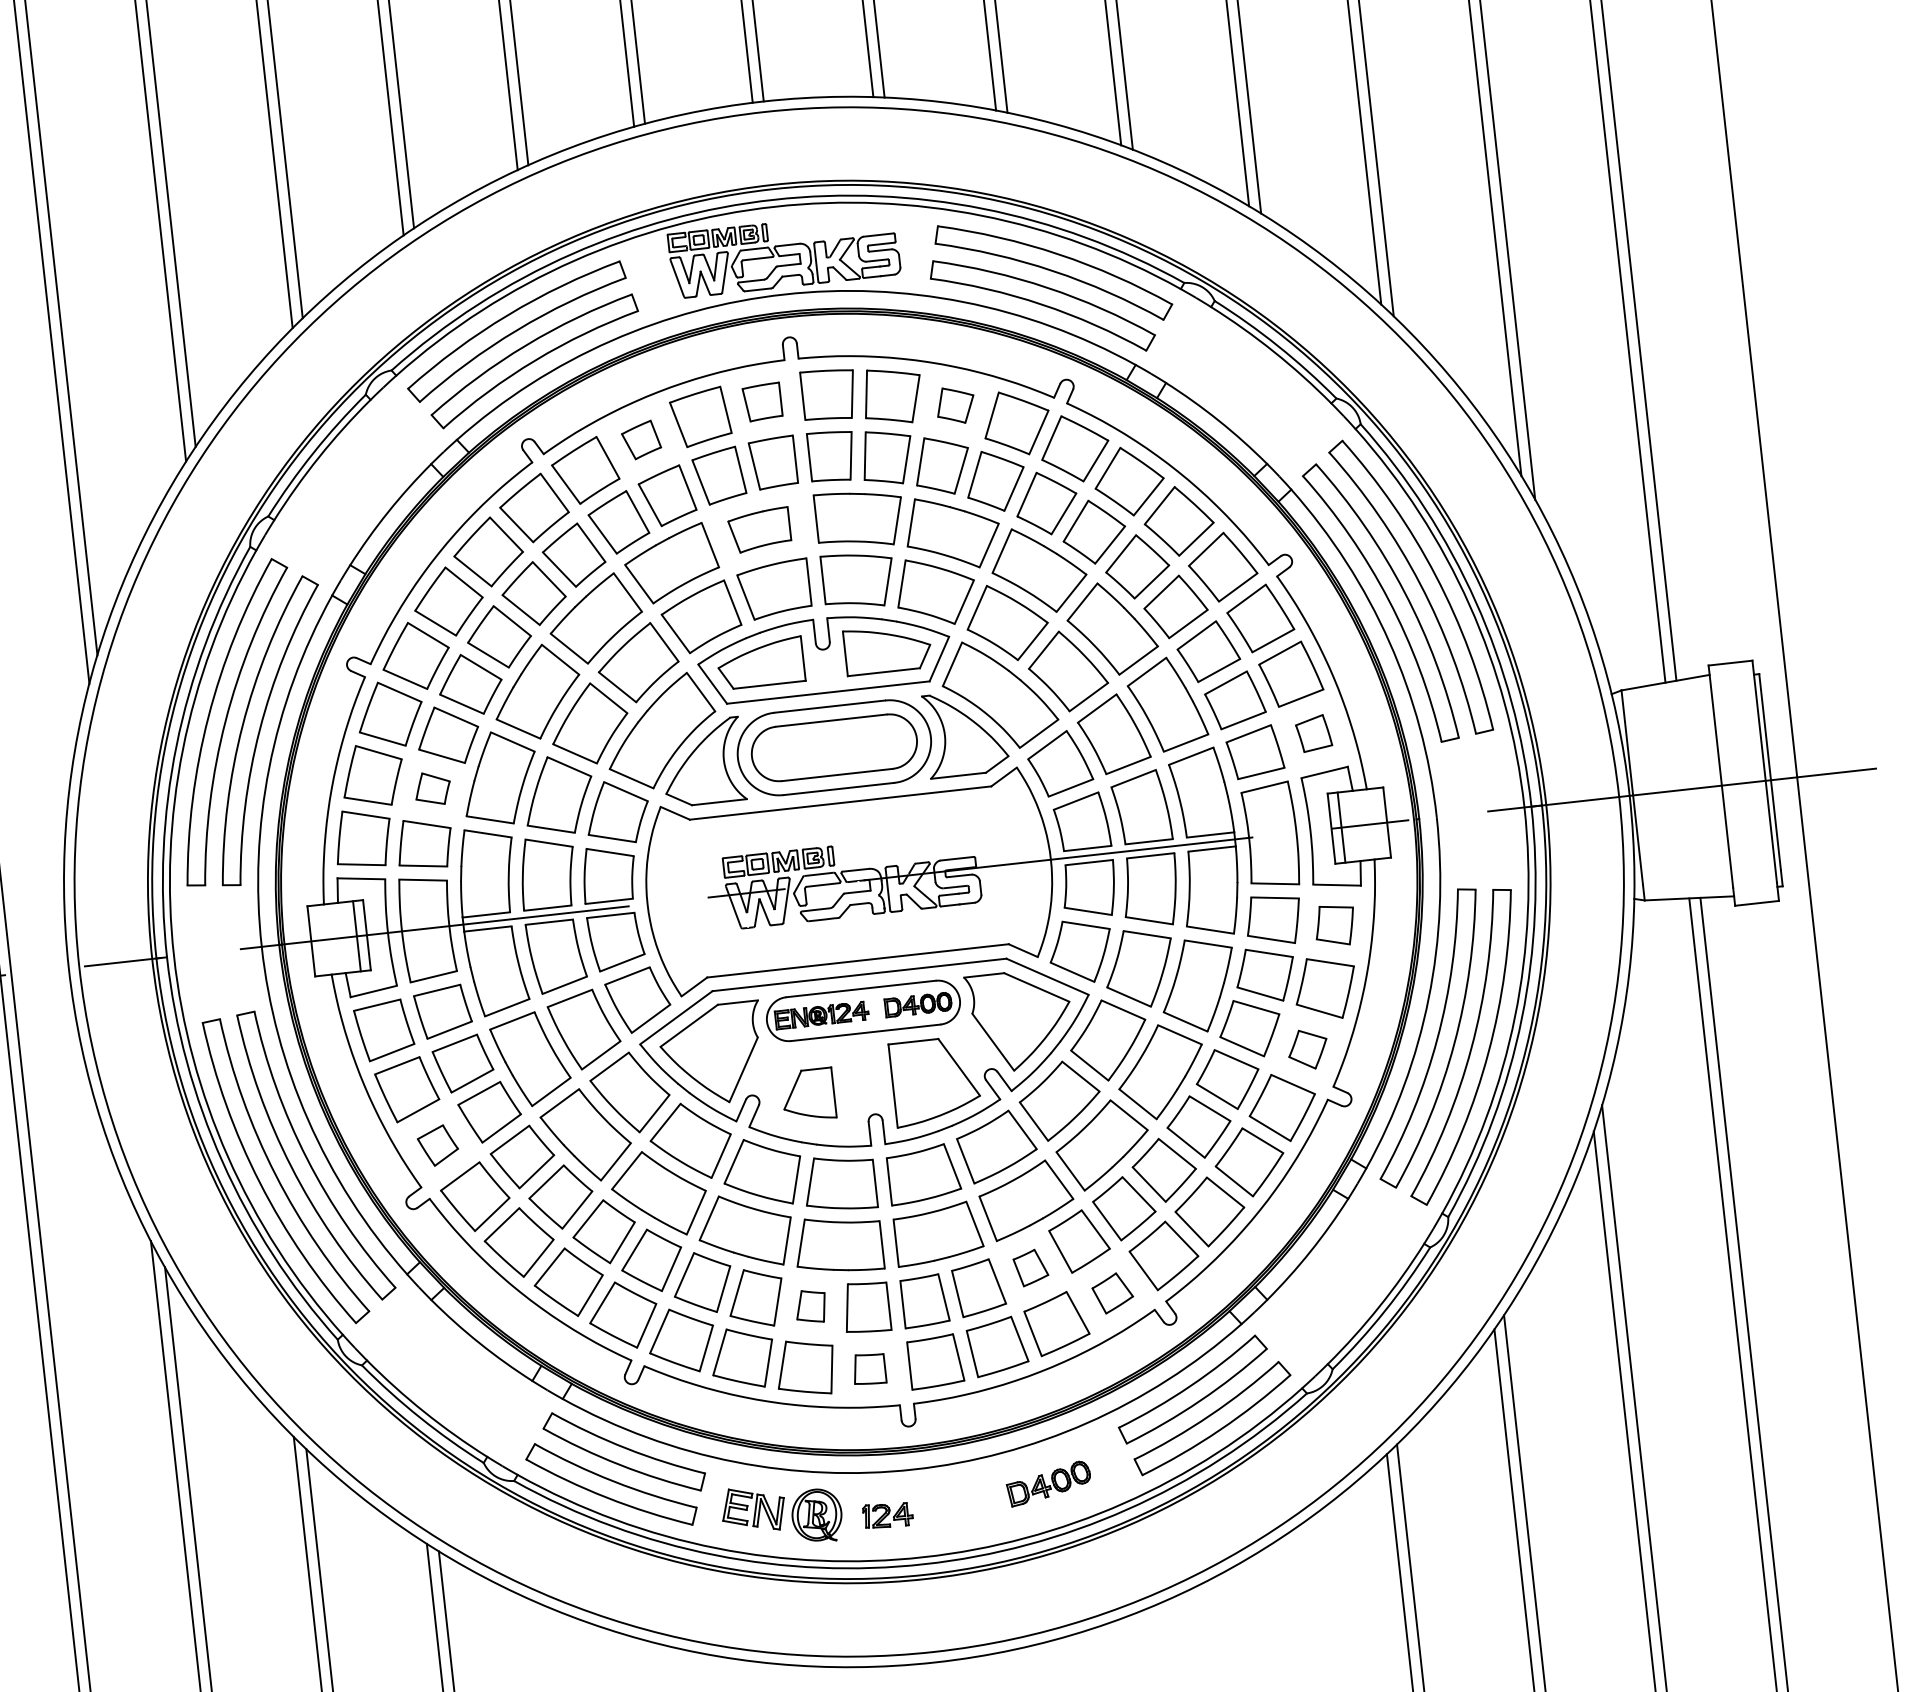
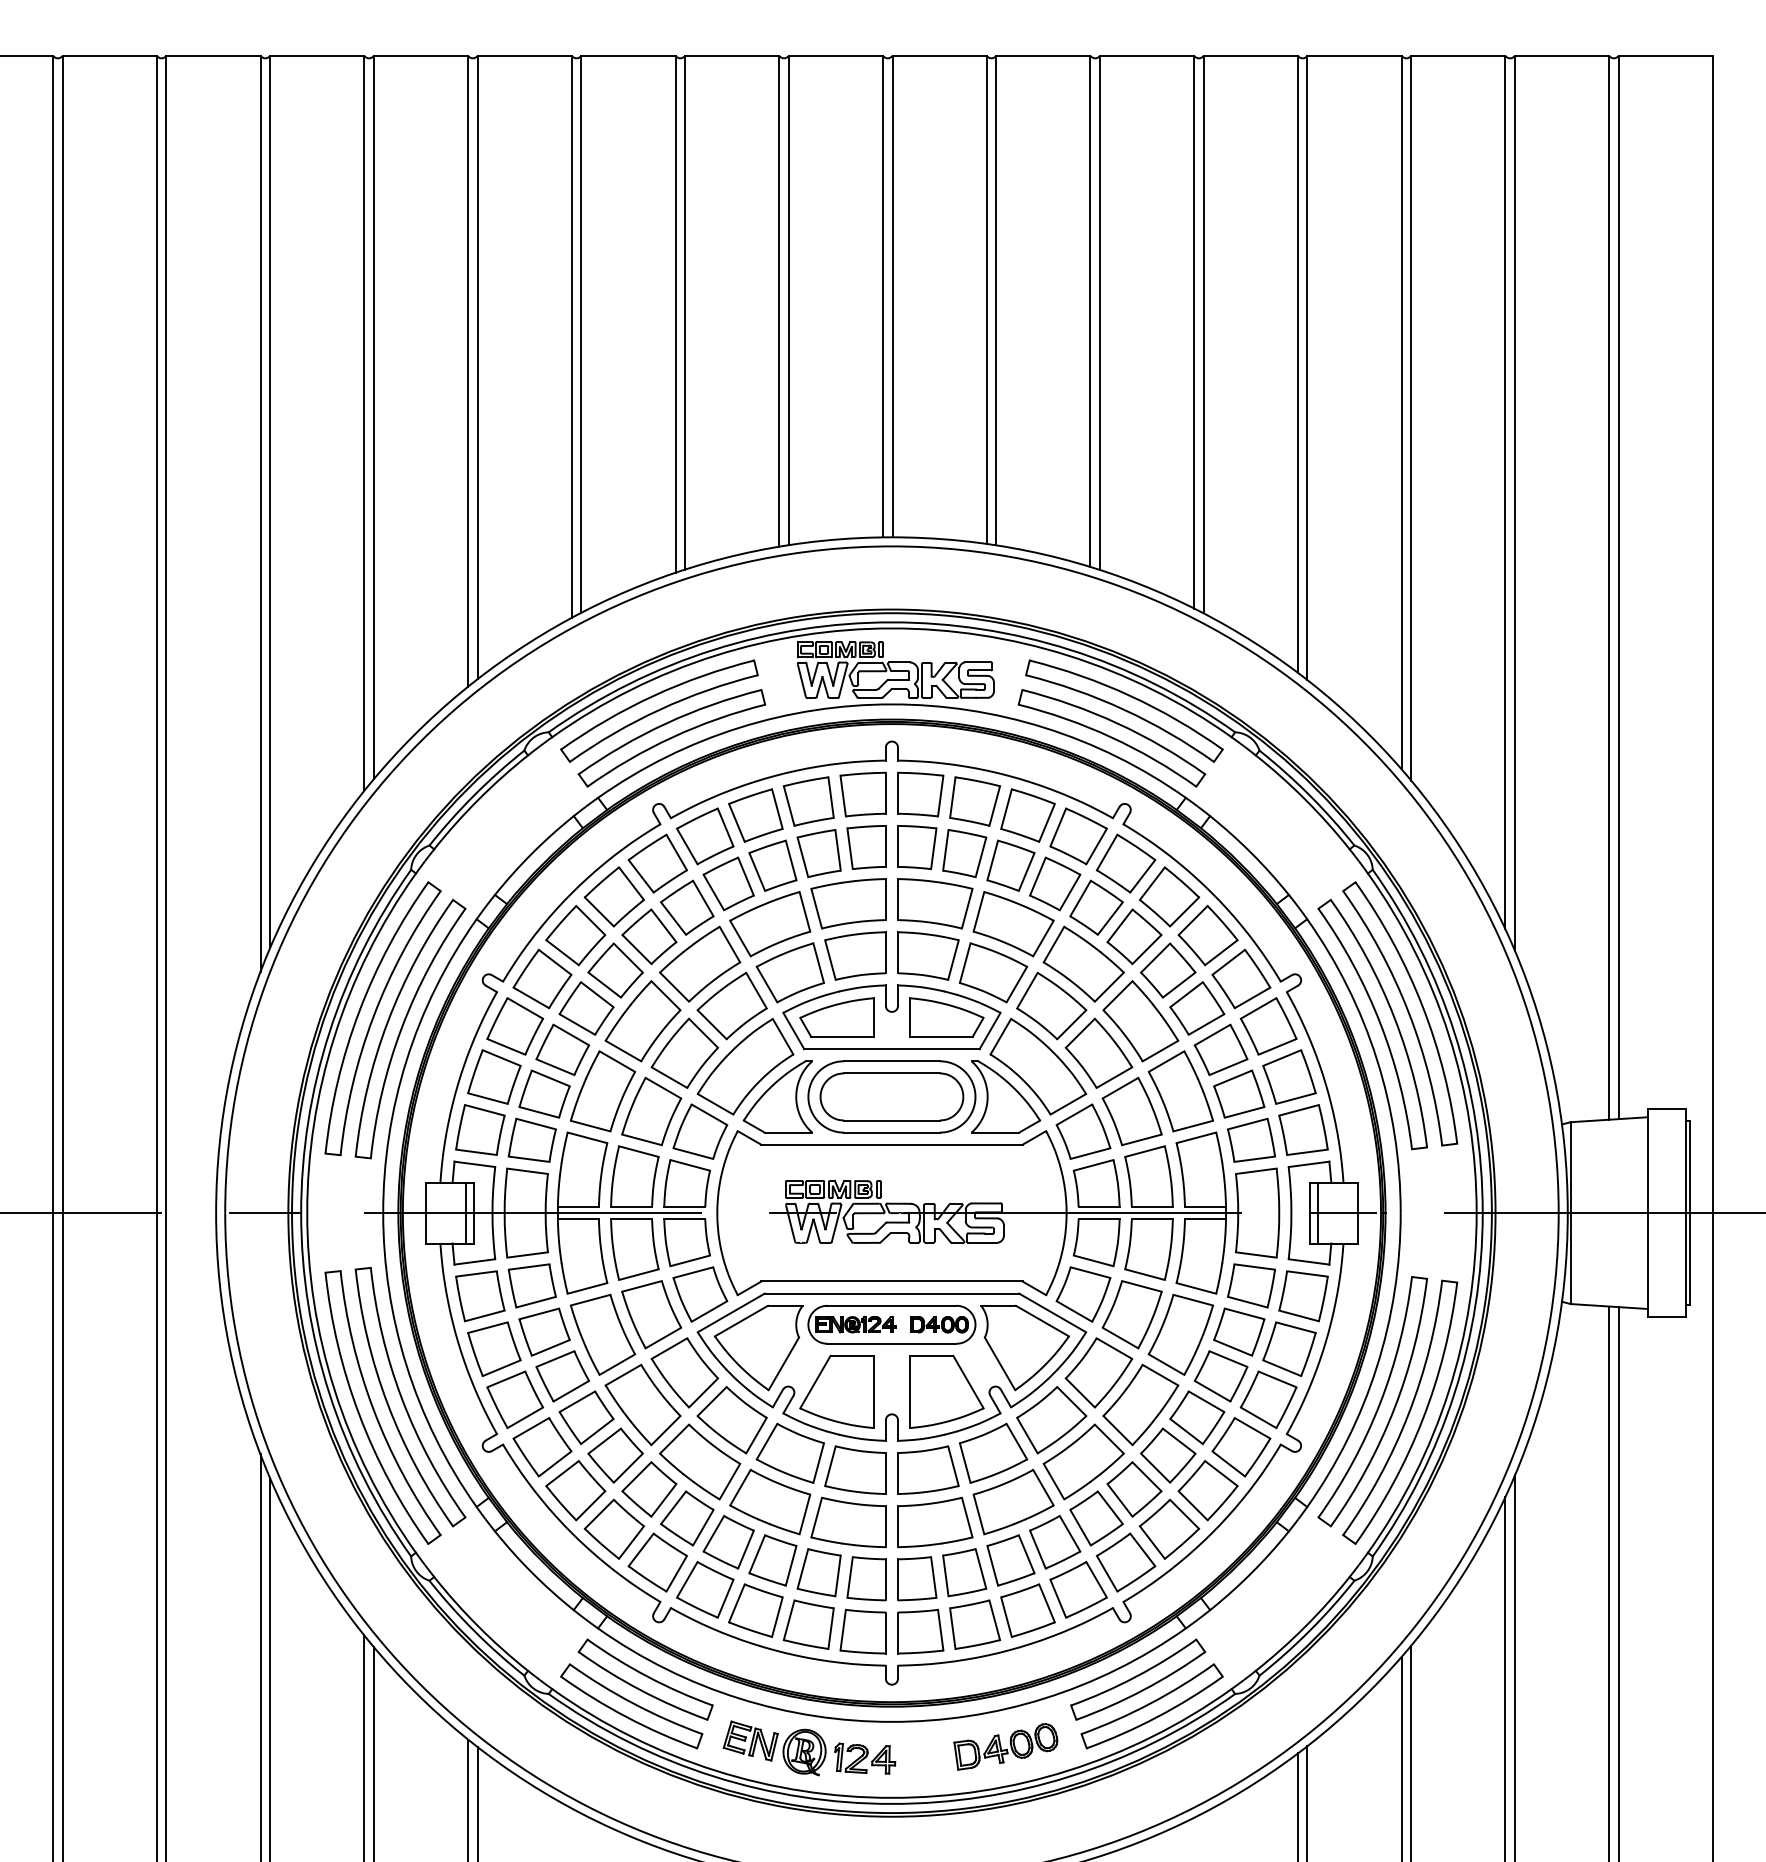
part: (761, 402) -> (862, 794), size x1.43
part: (955, 405) -> (1027, 815), size x1.67
part: (640, 440) -> (755, 815), size x1.67
part: (759, 529) -> (848, 903), size x1.43
part: (1313, 732) -> (1303, 1129), size x1.67
part: (432, 788) -> (544, 1093), size x1.67
part: (1335, 925) -> (1303, 1296), size x1.43
part: (1307, 1049) -> (1268, 1399), size x1.67
part: (807, 1095) -> (836, 1391), size x1.67
part: (438, 1145) -> (515, 1399), size x1.67
part: (1030, 1267) -> (1010, 1560), size x1.67
part: (1112, 1292) -> (1078, 1589), size x1.67
part: (810, 1306) -> (818, 1572), size x1.67
part: (868, 1368) -> (862, 1631), size x1.67
part: (1048, 1483) -> (1005, 1746), size x1.43
part: (888, 1515) -> (865, 1758), size x1.43

